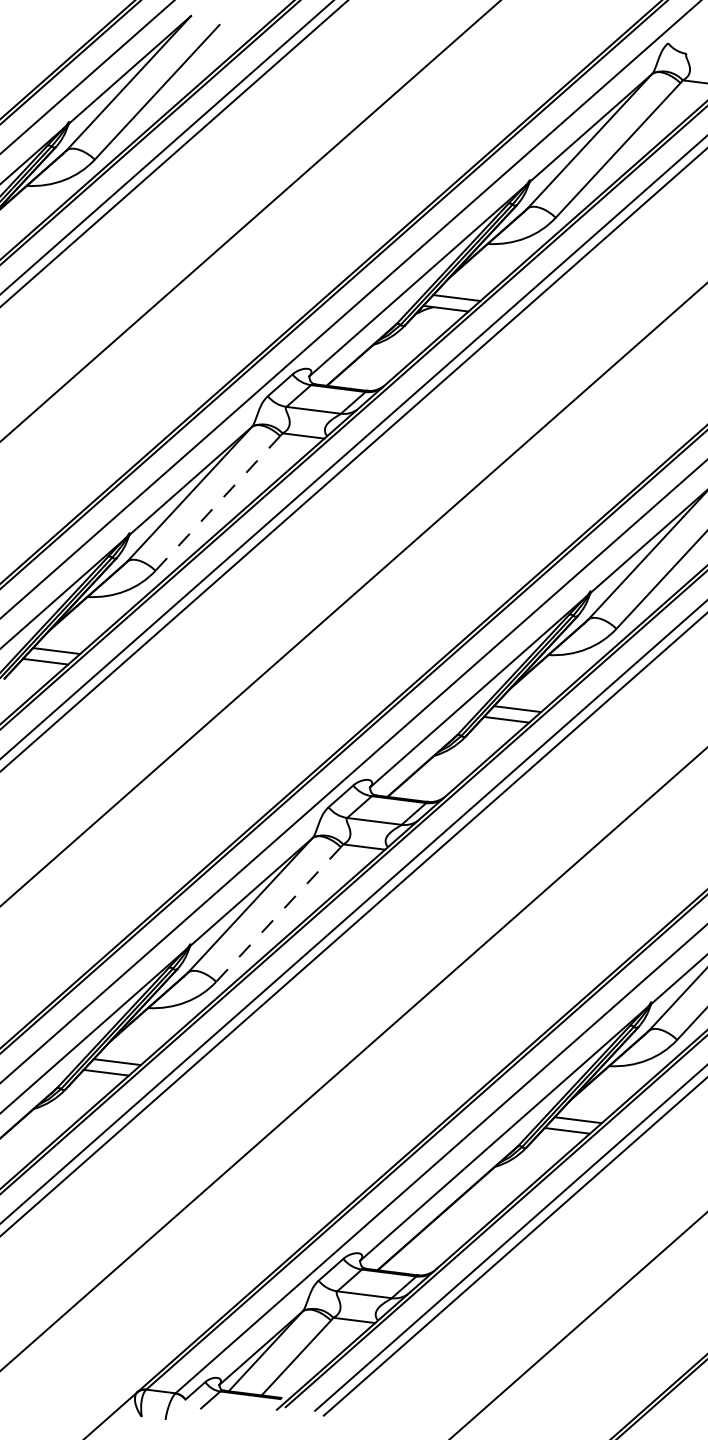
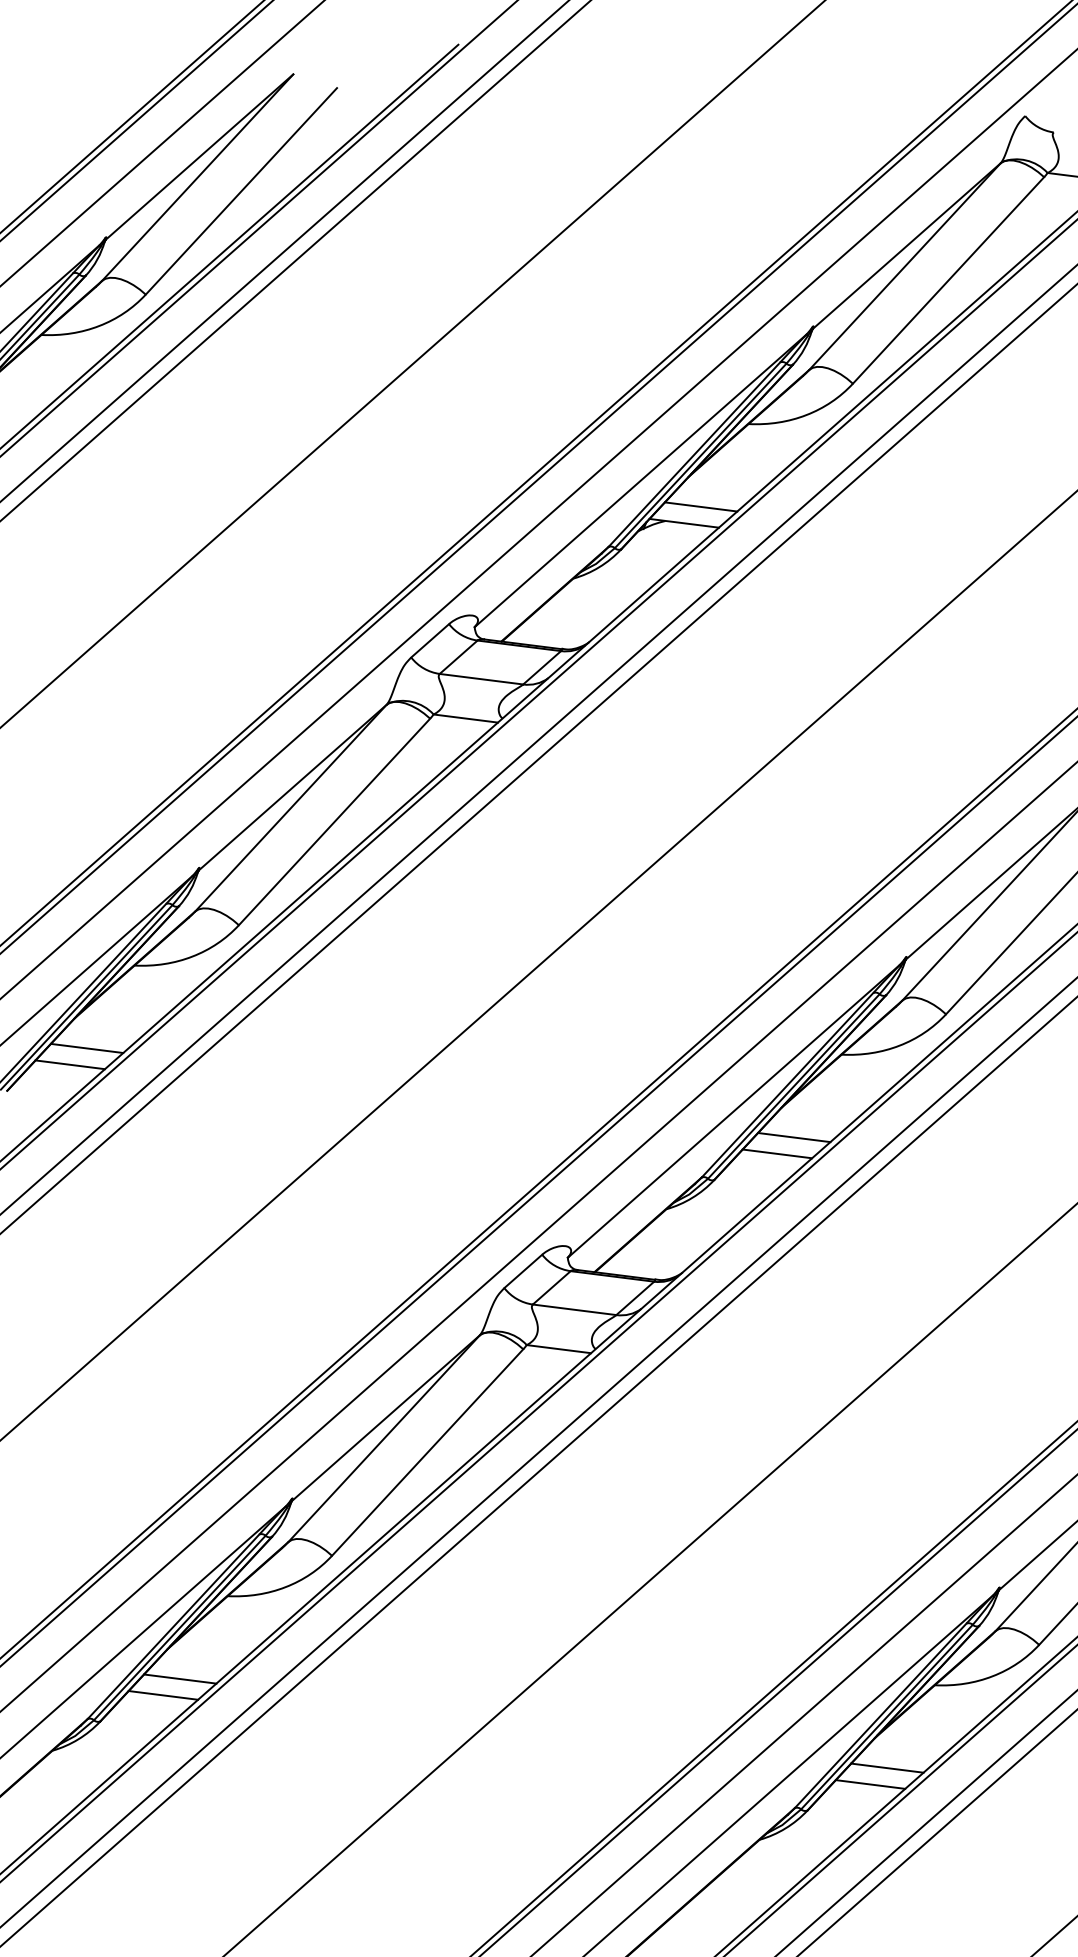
line: (217, 503) -> (333, 822), dashed -> solid
line: (278, 914) -> (427, 1452), dashed -> solid

